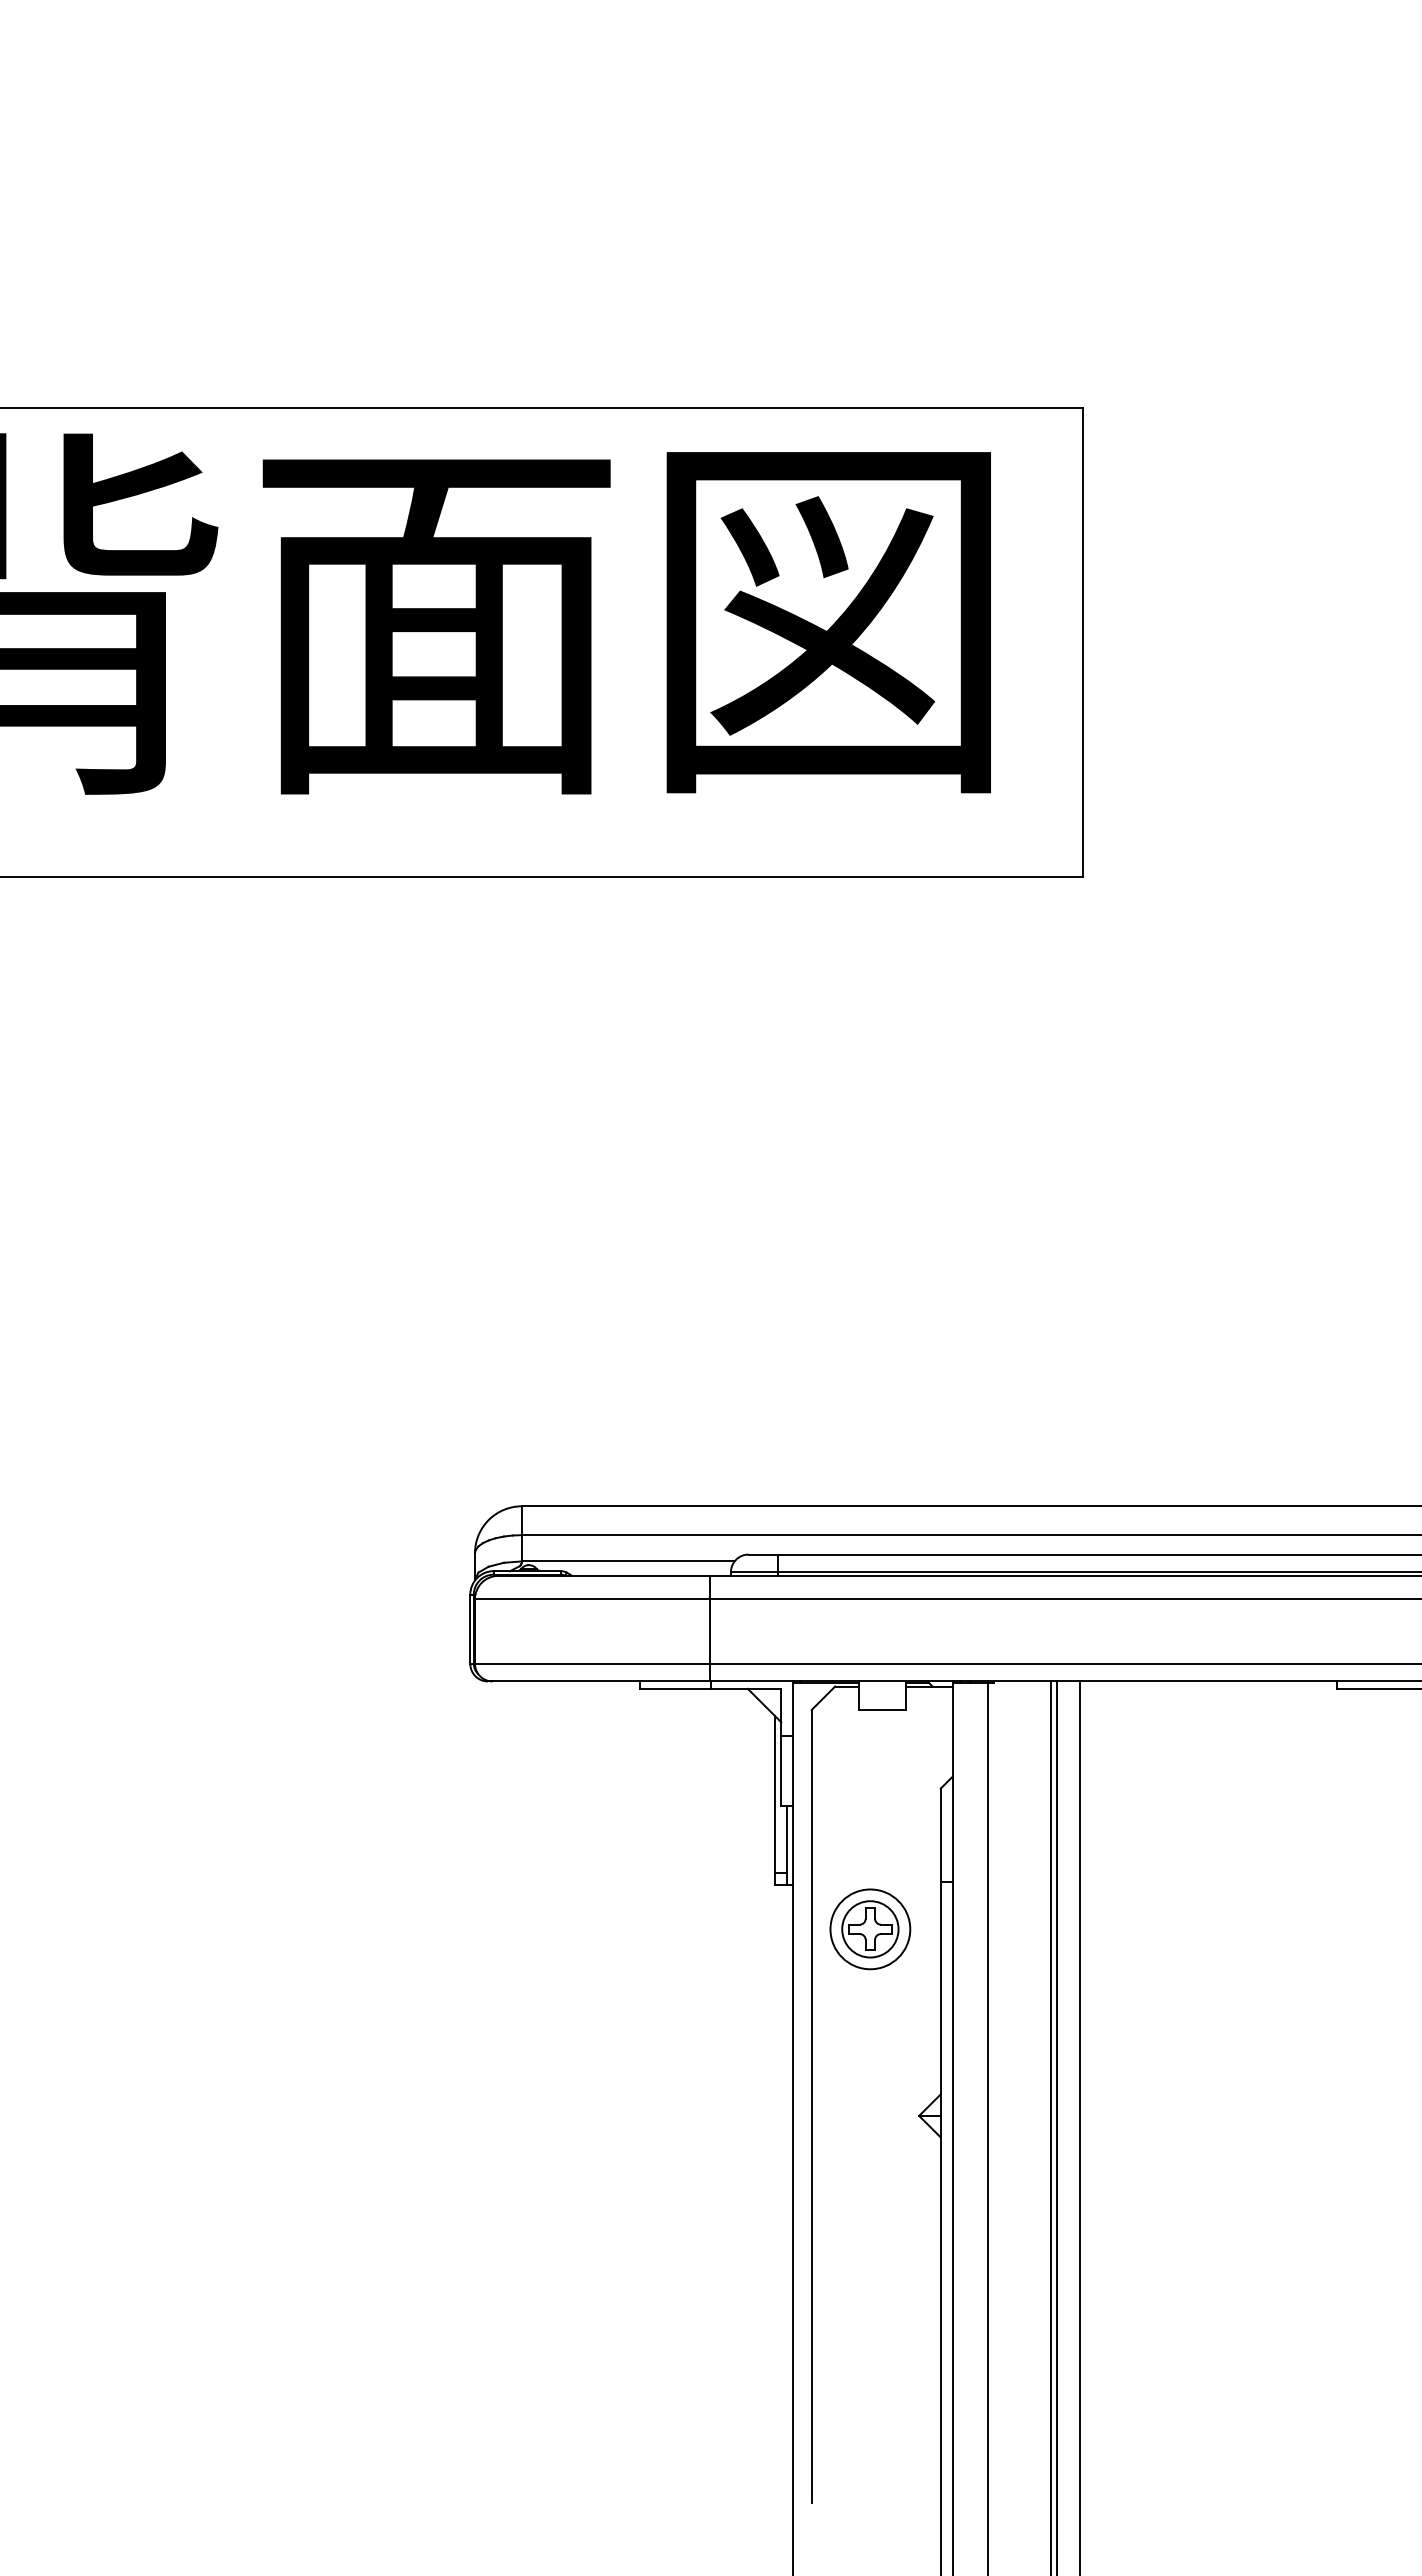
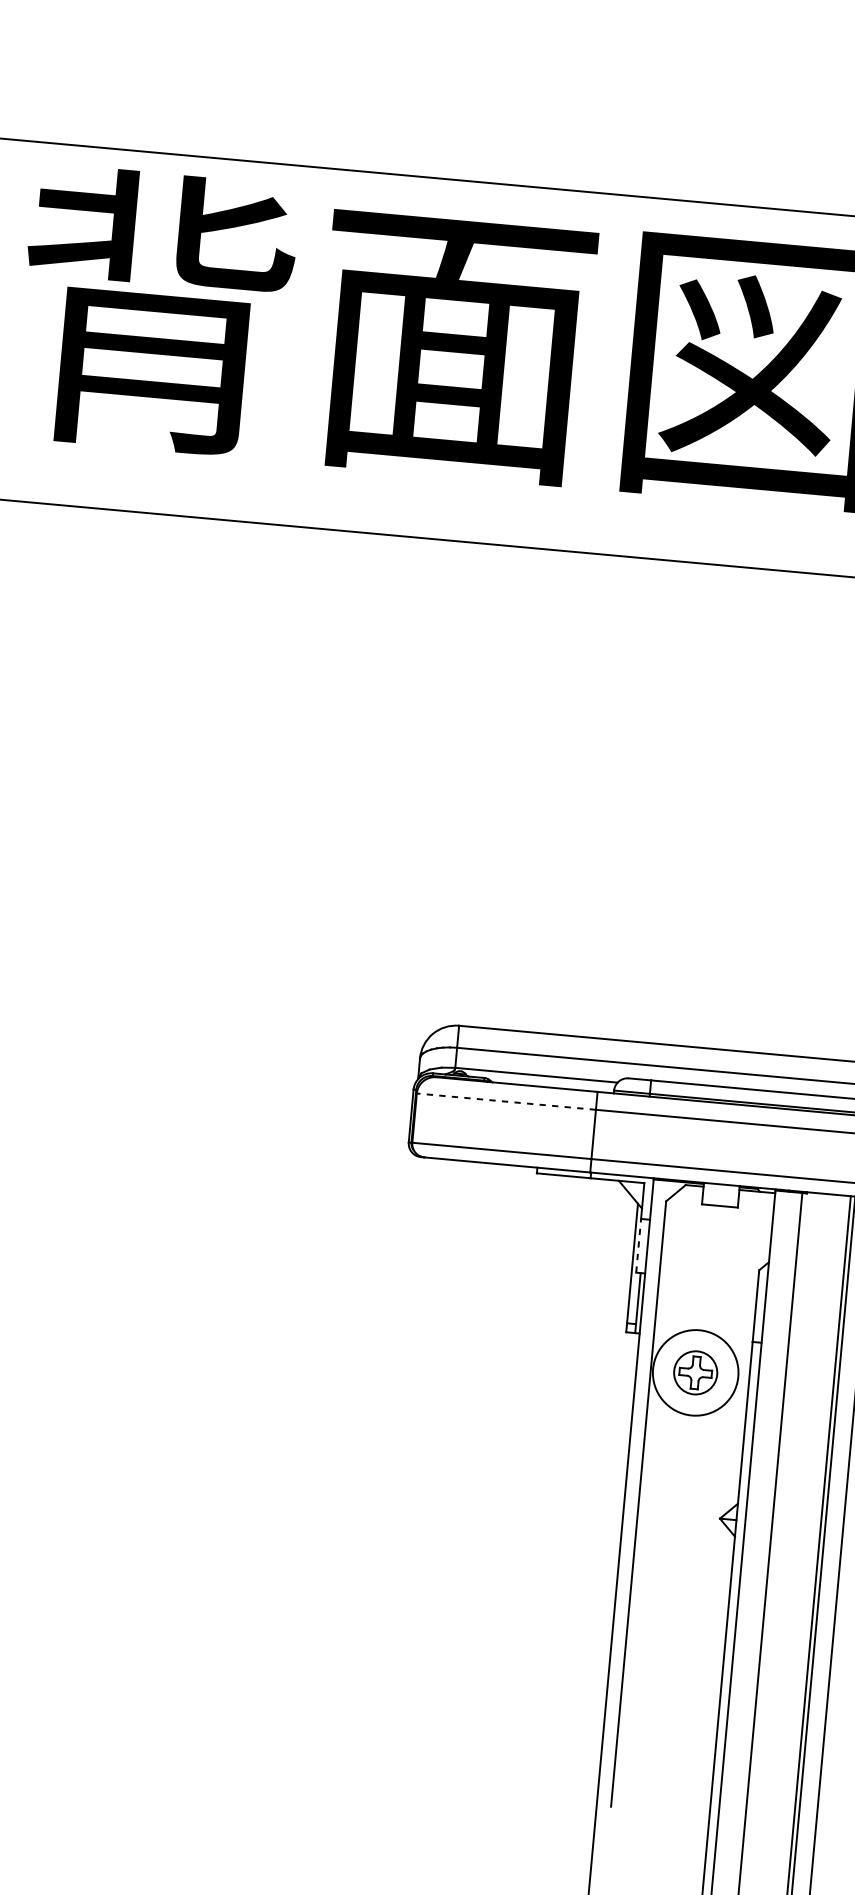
line: (591, 1599) -> (505, 1101), solid -> dashed
line: (781, 1770) -> (638, 1245), solid -> dashed
circle: (870, 1929) -> (695, 1373), size x1.4

